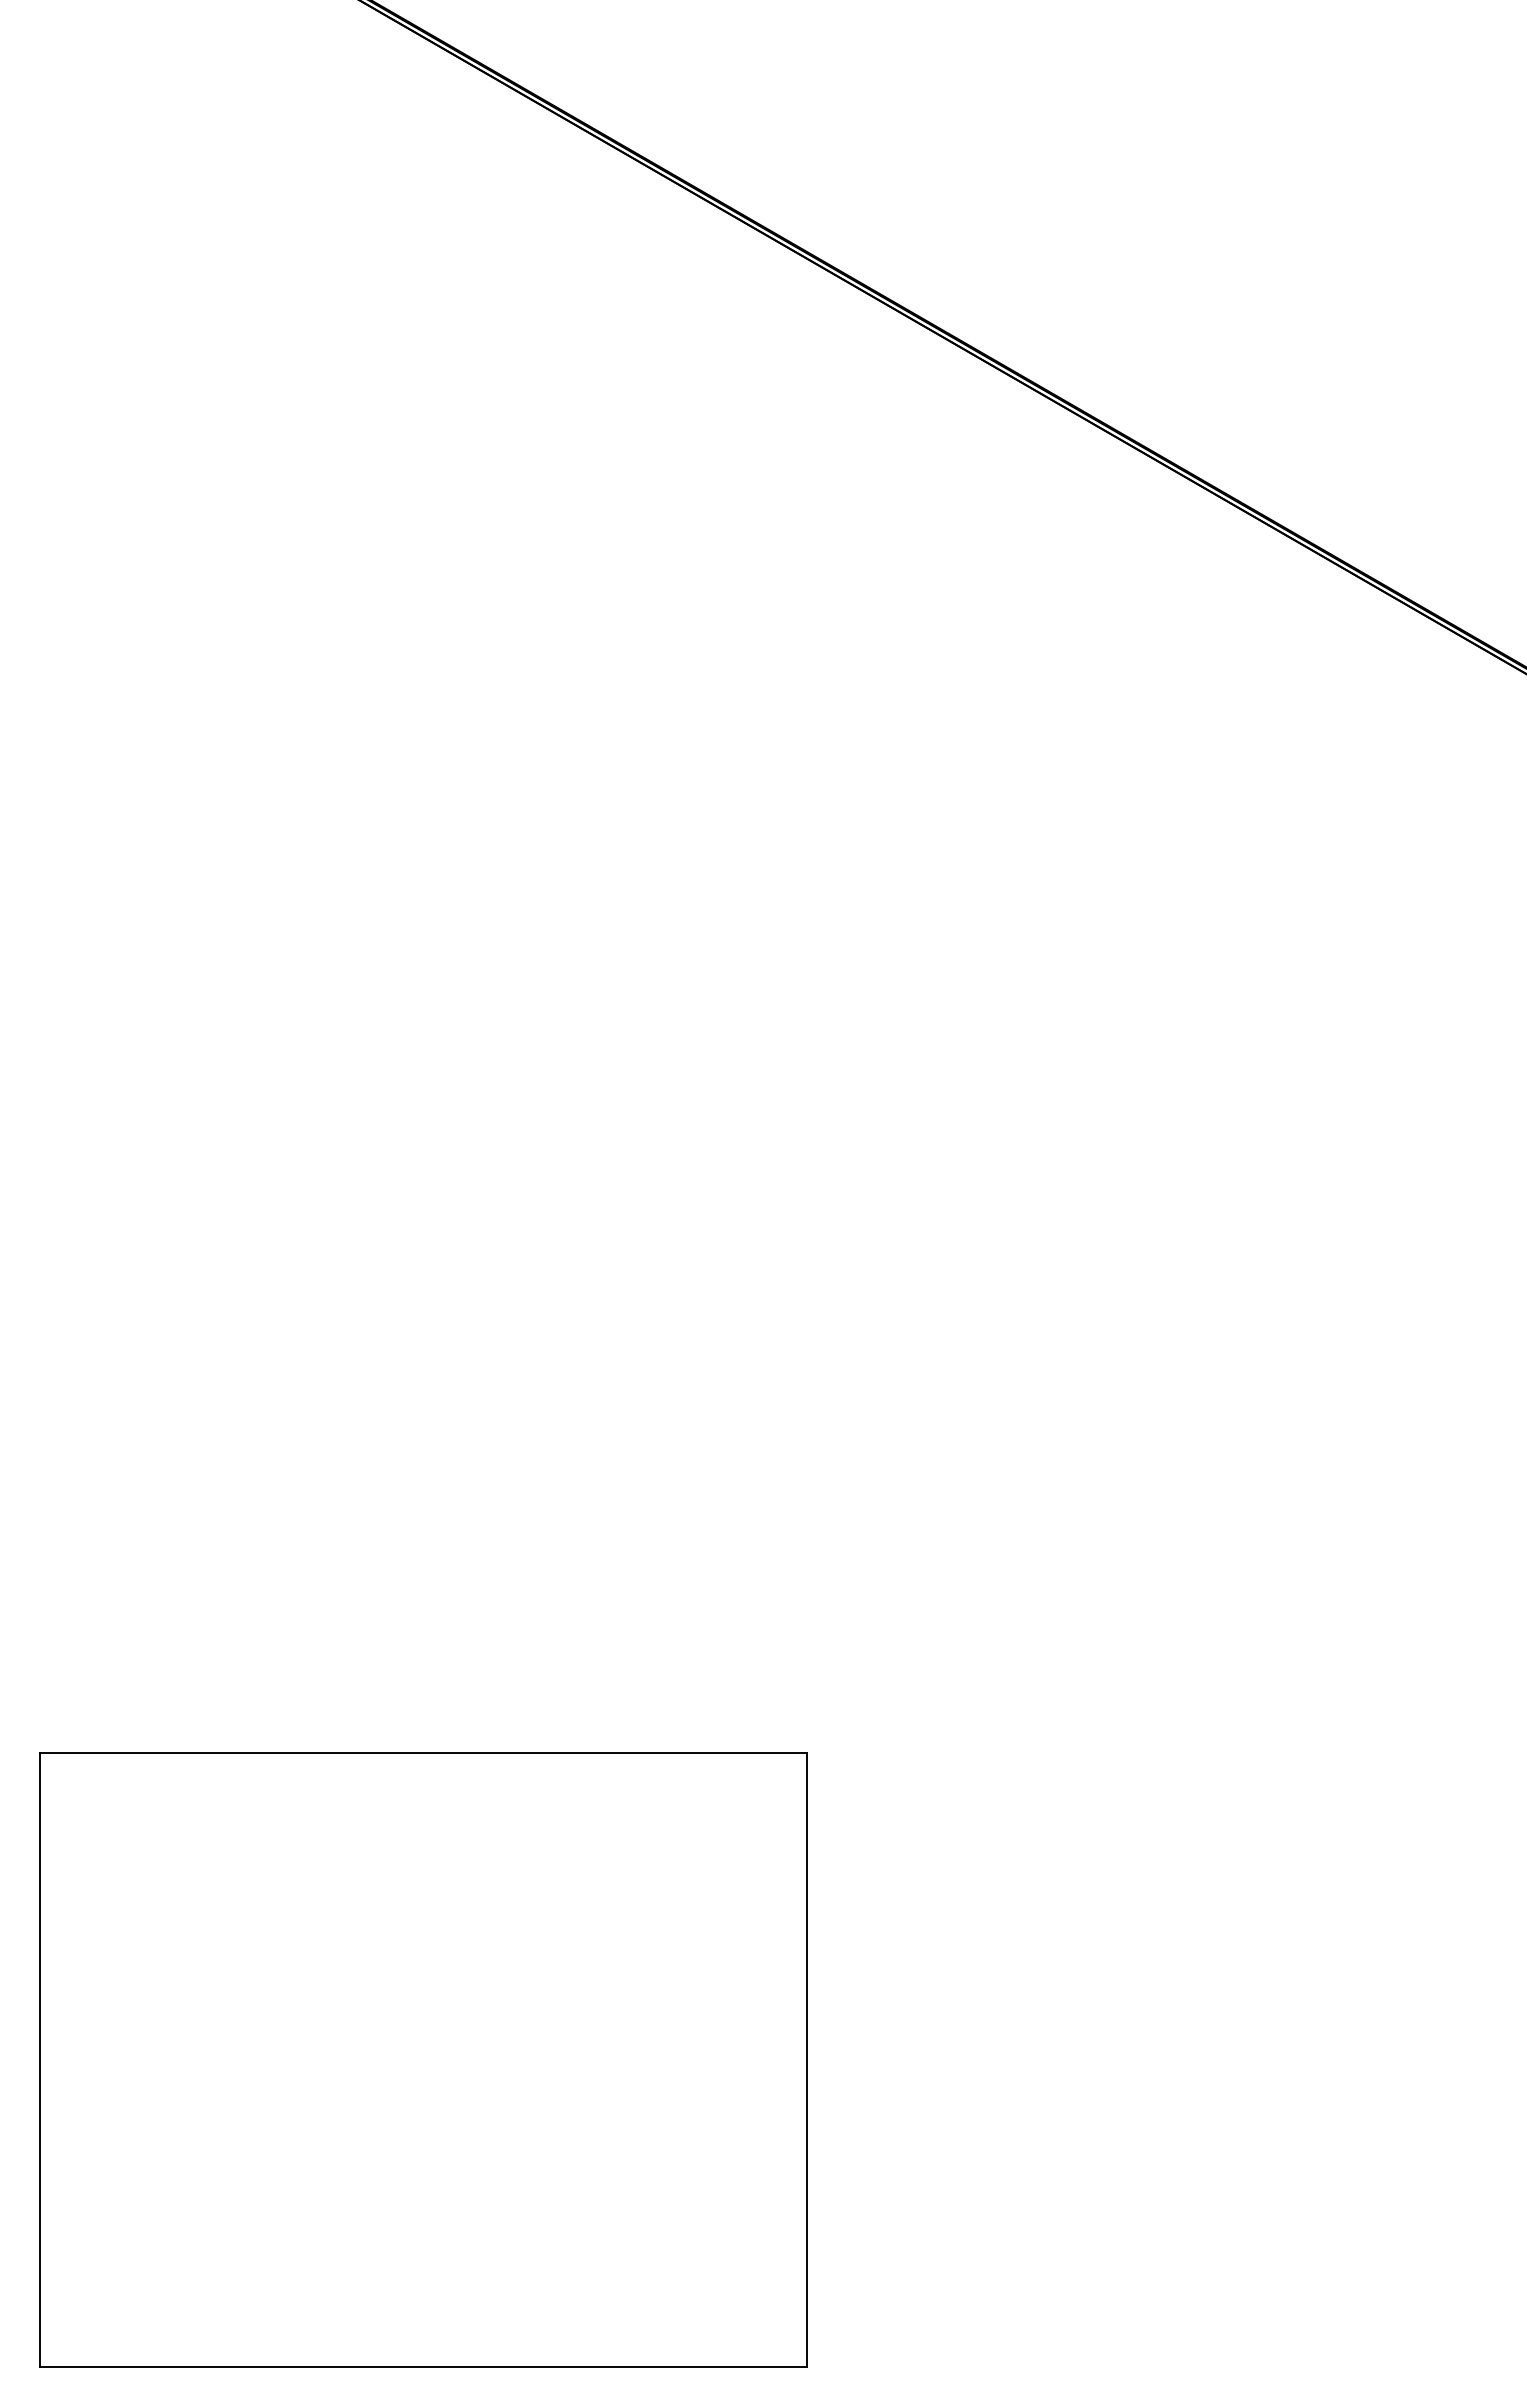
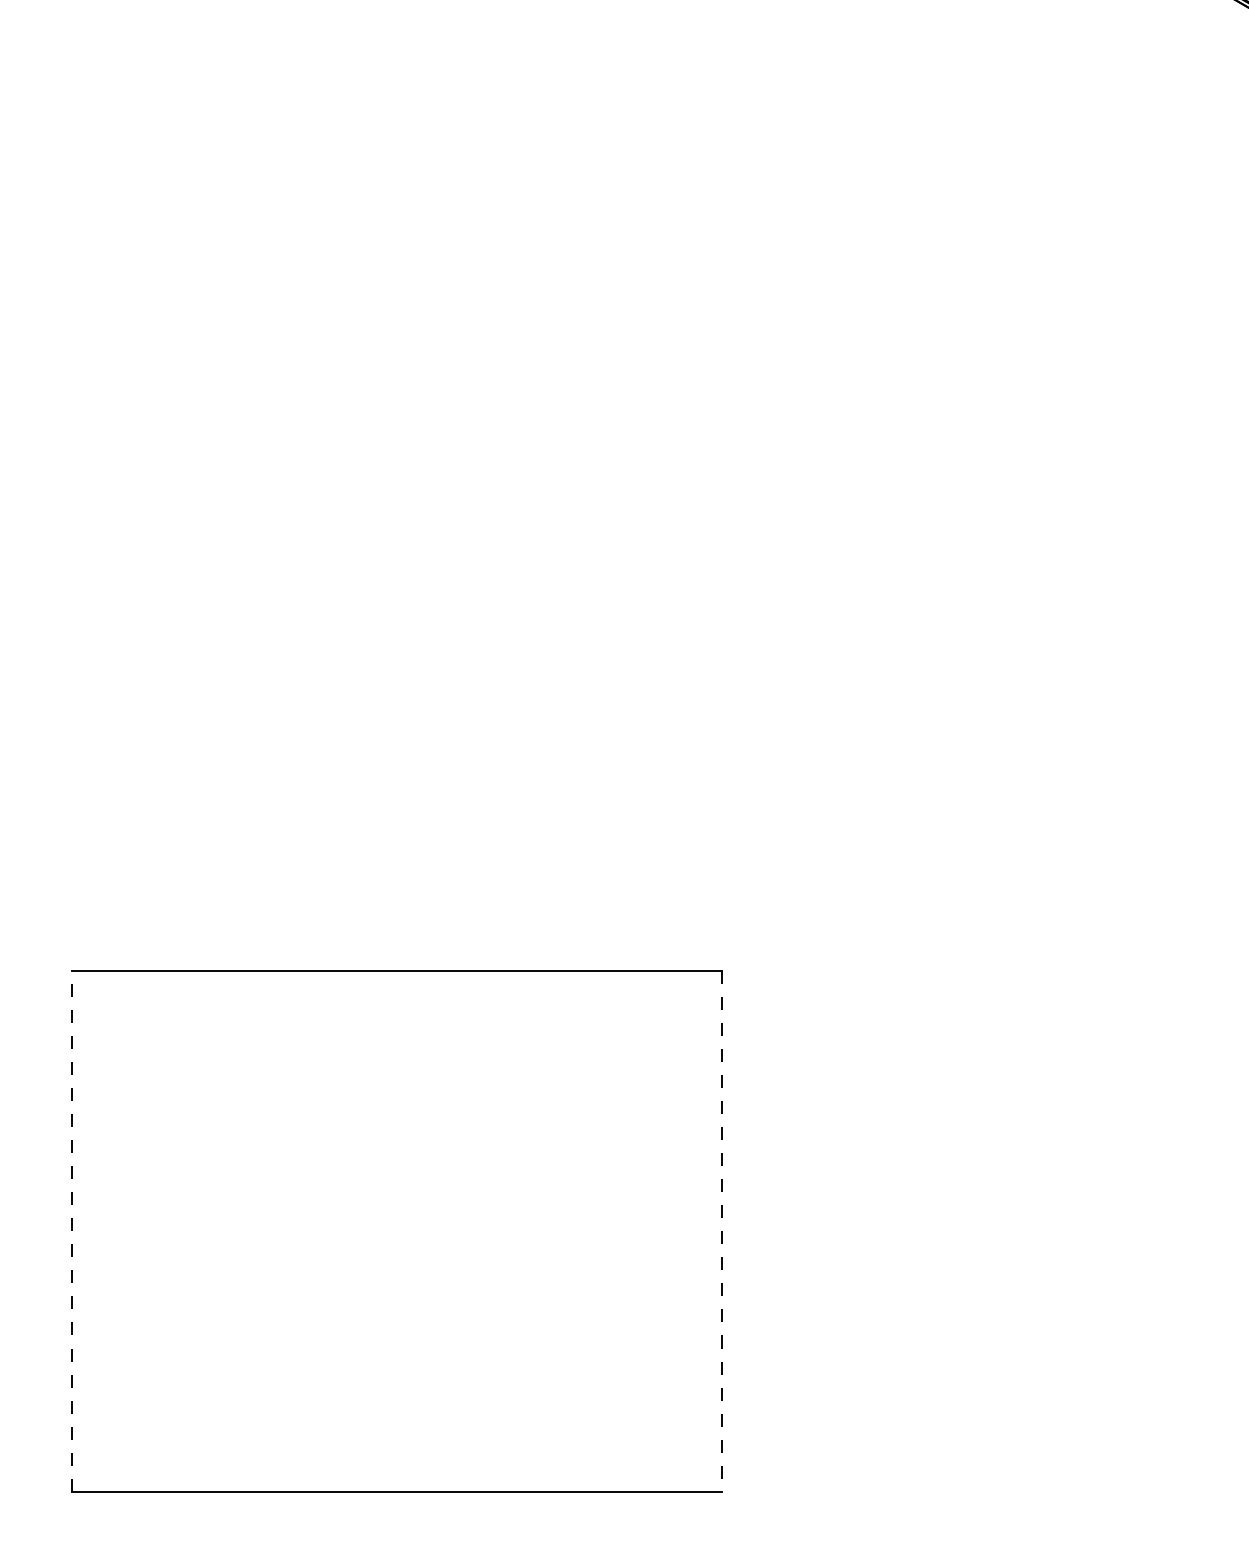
line: (39, 2059) -> (71, 1231), solid -> dashed
line: (806, 2059) -> (722, 1231), solid -> dashed

